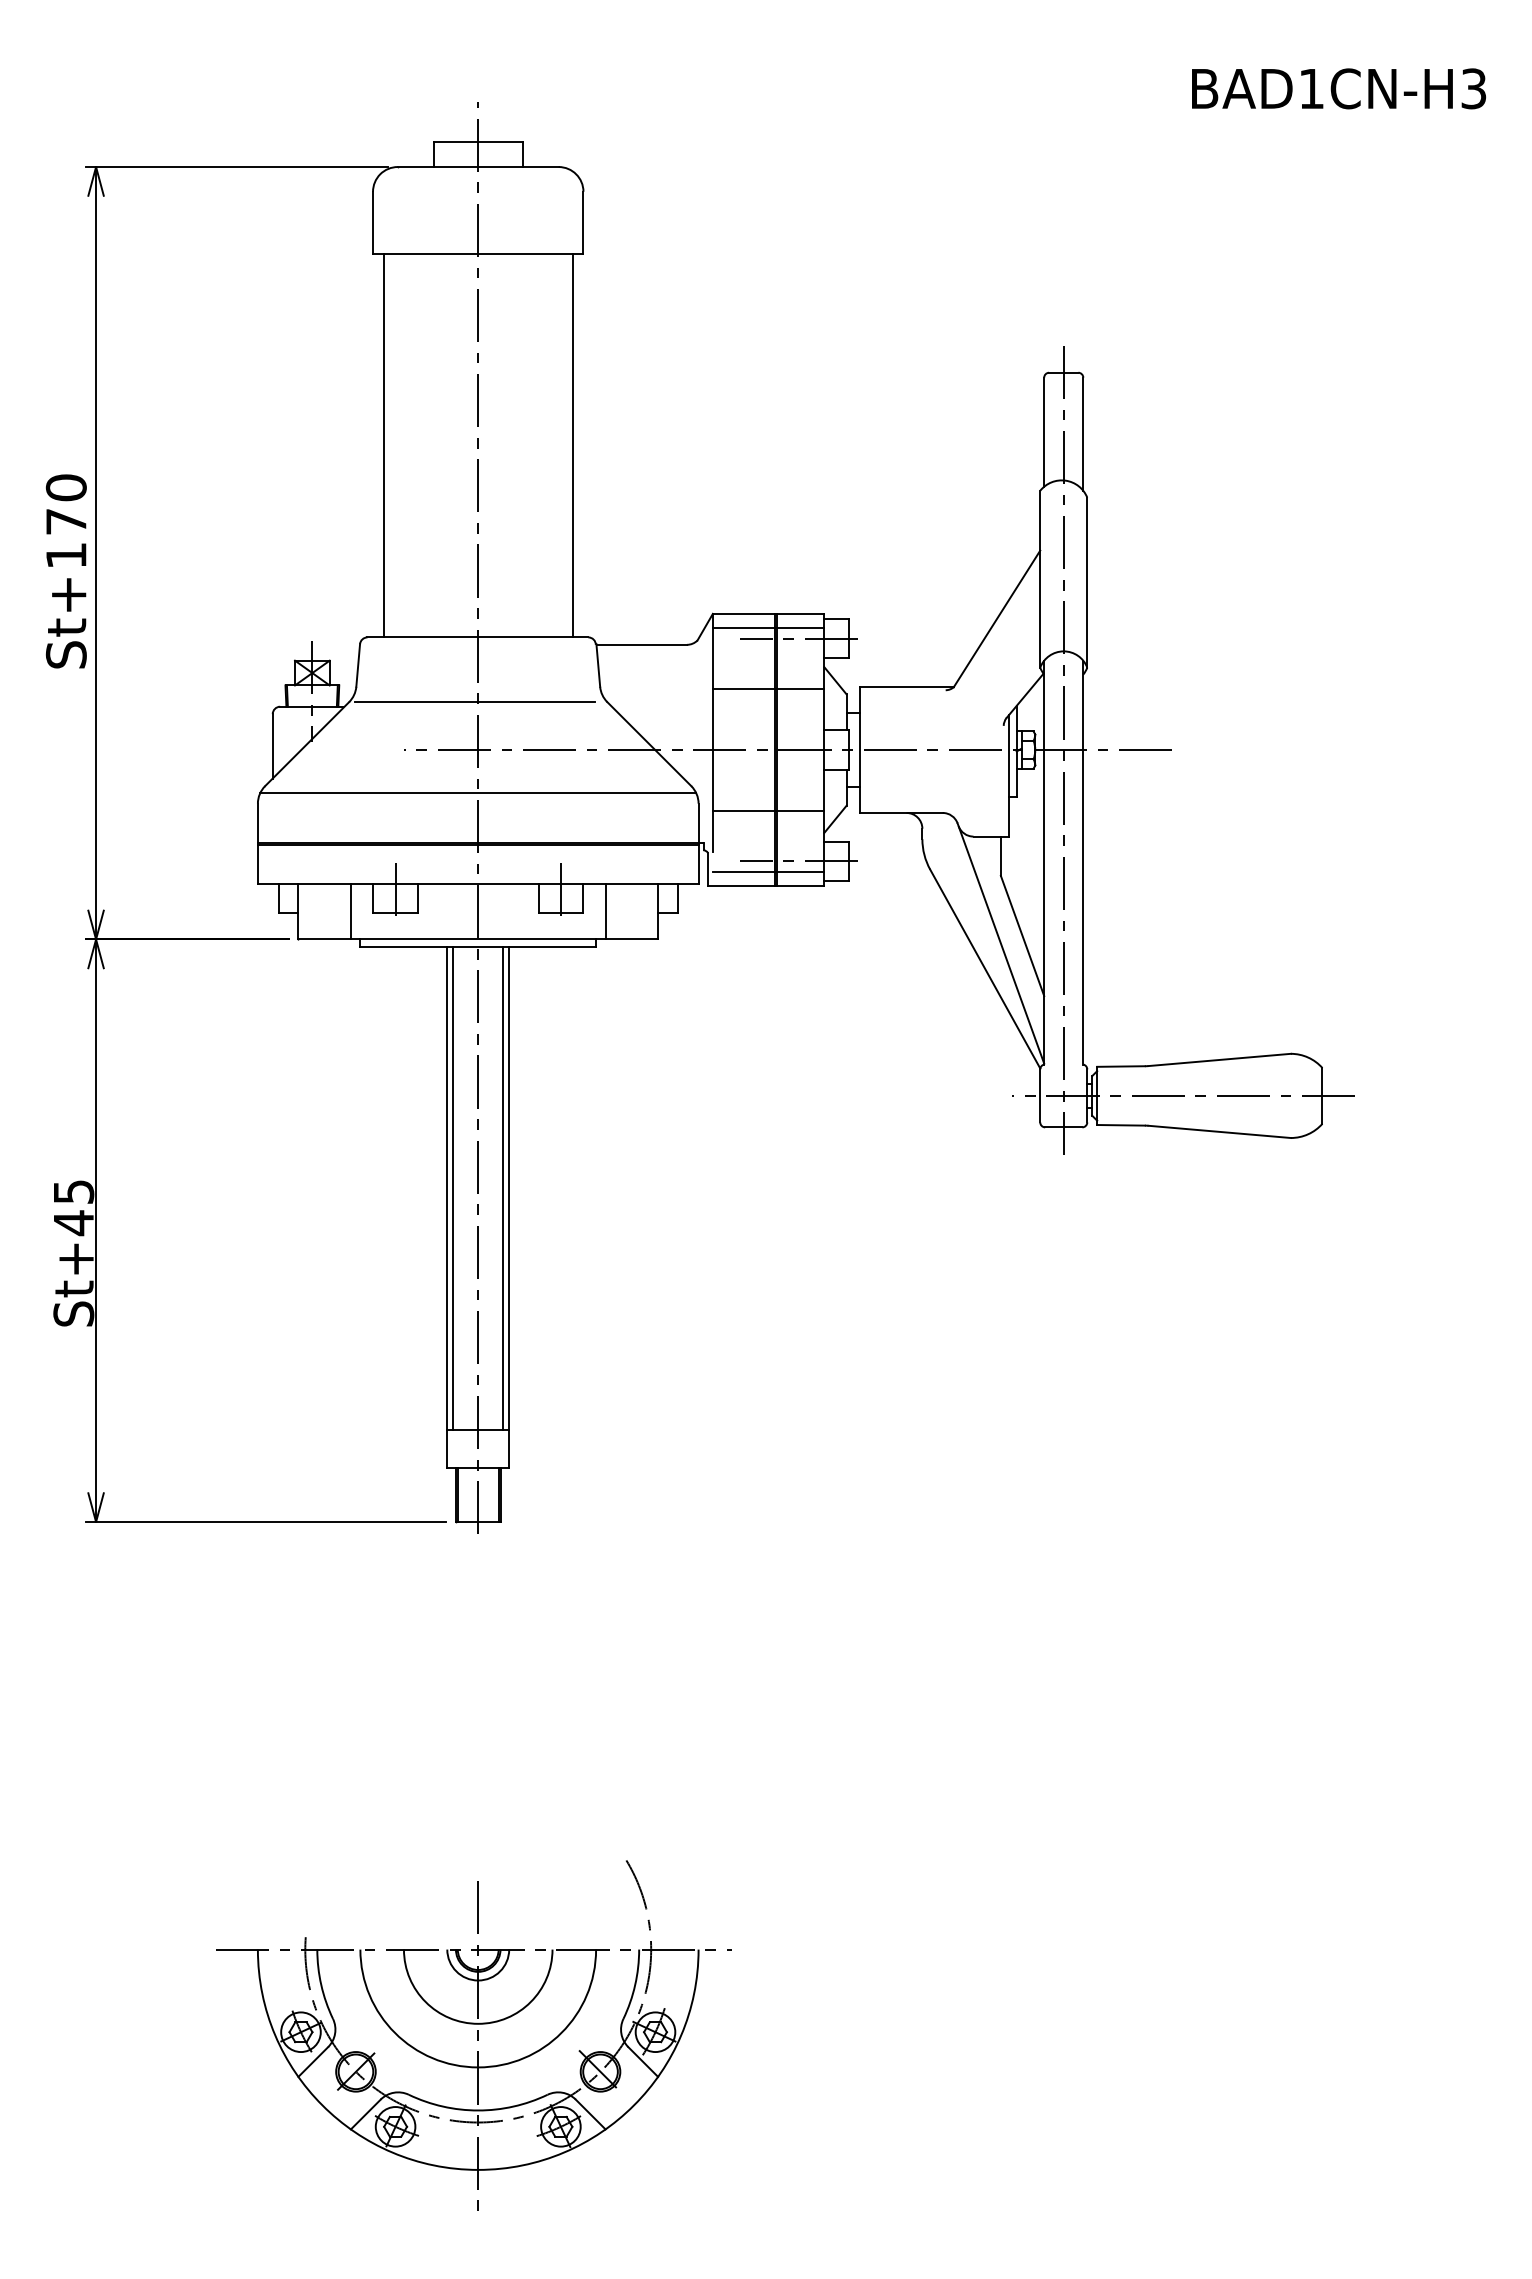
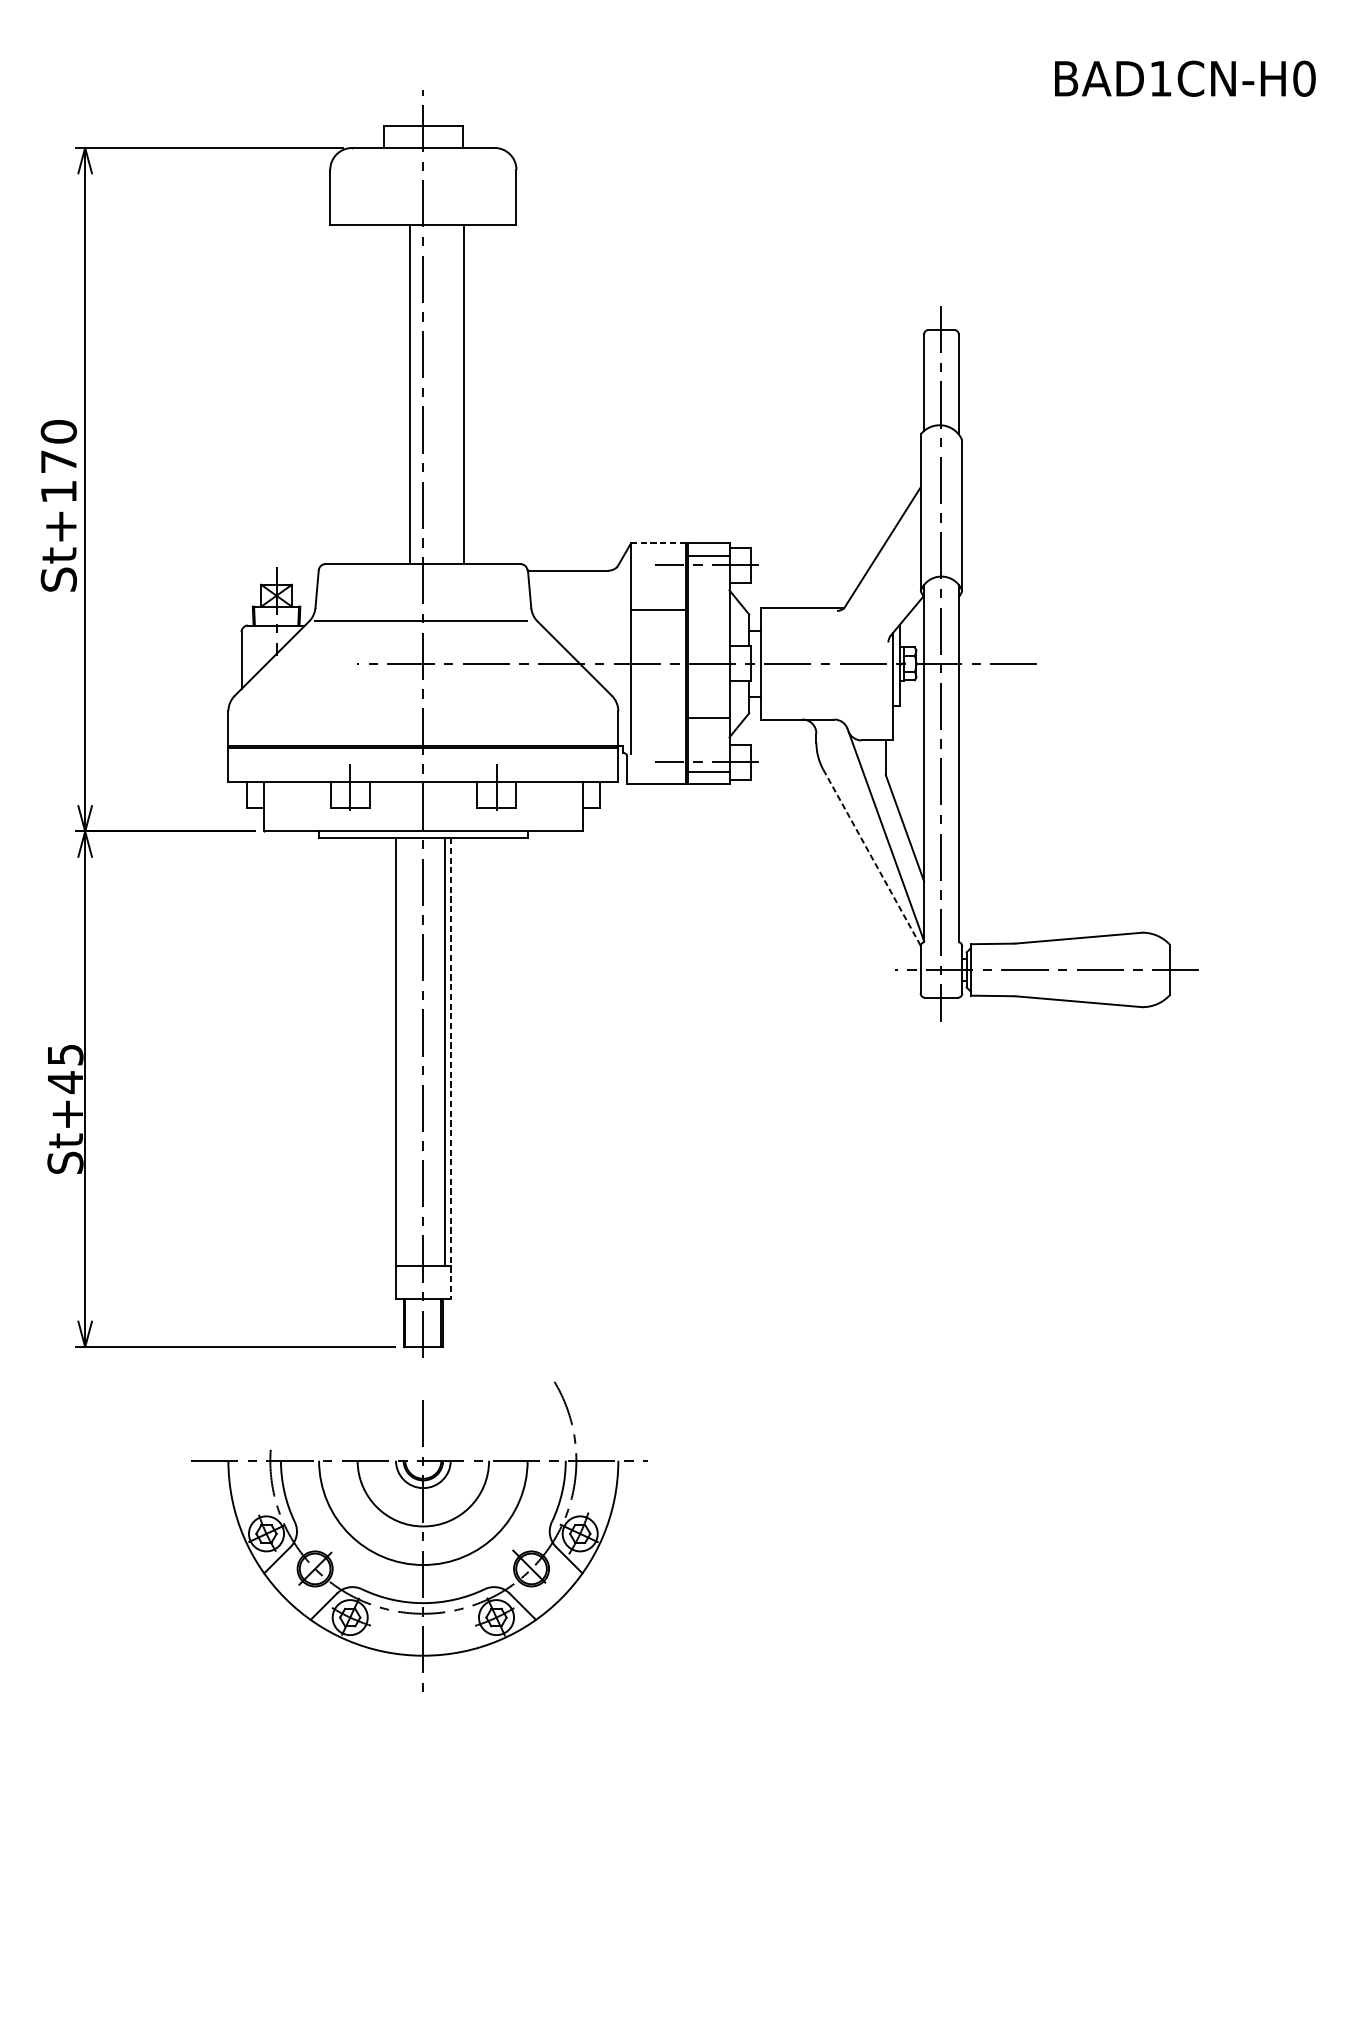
text: (1473, 88) -> (1304, 78), BAD1CN-H3 -> BAD1CN-H0
line: (383, 445) -> (409, 394), moved
line: (572, 445) -> (464, 394), moved
line: (744, 613) -> (658, 543), solid -> dashed
line: (743, 628) -> (658, 556), removed
line: (800, 689) -> (708, 610), removed
line: (478, 793) -> (423, 702), removed
line: (743, 810) -> (658, 717), removed
line: (743, 871) -> (658, 771), removed
line: (350, 911) -> (310, 806), removed
line: (605, 911) -> (535, 806), removed
line: (985, 969) -> (872, 858), solid -> dashed
line: (453, 1188) -> (401, 1051), removed
line: (509, 1207) -> (451, 1068), solid -> dashed
part: (473, 2035) -> (419, 1536), moved

